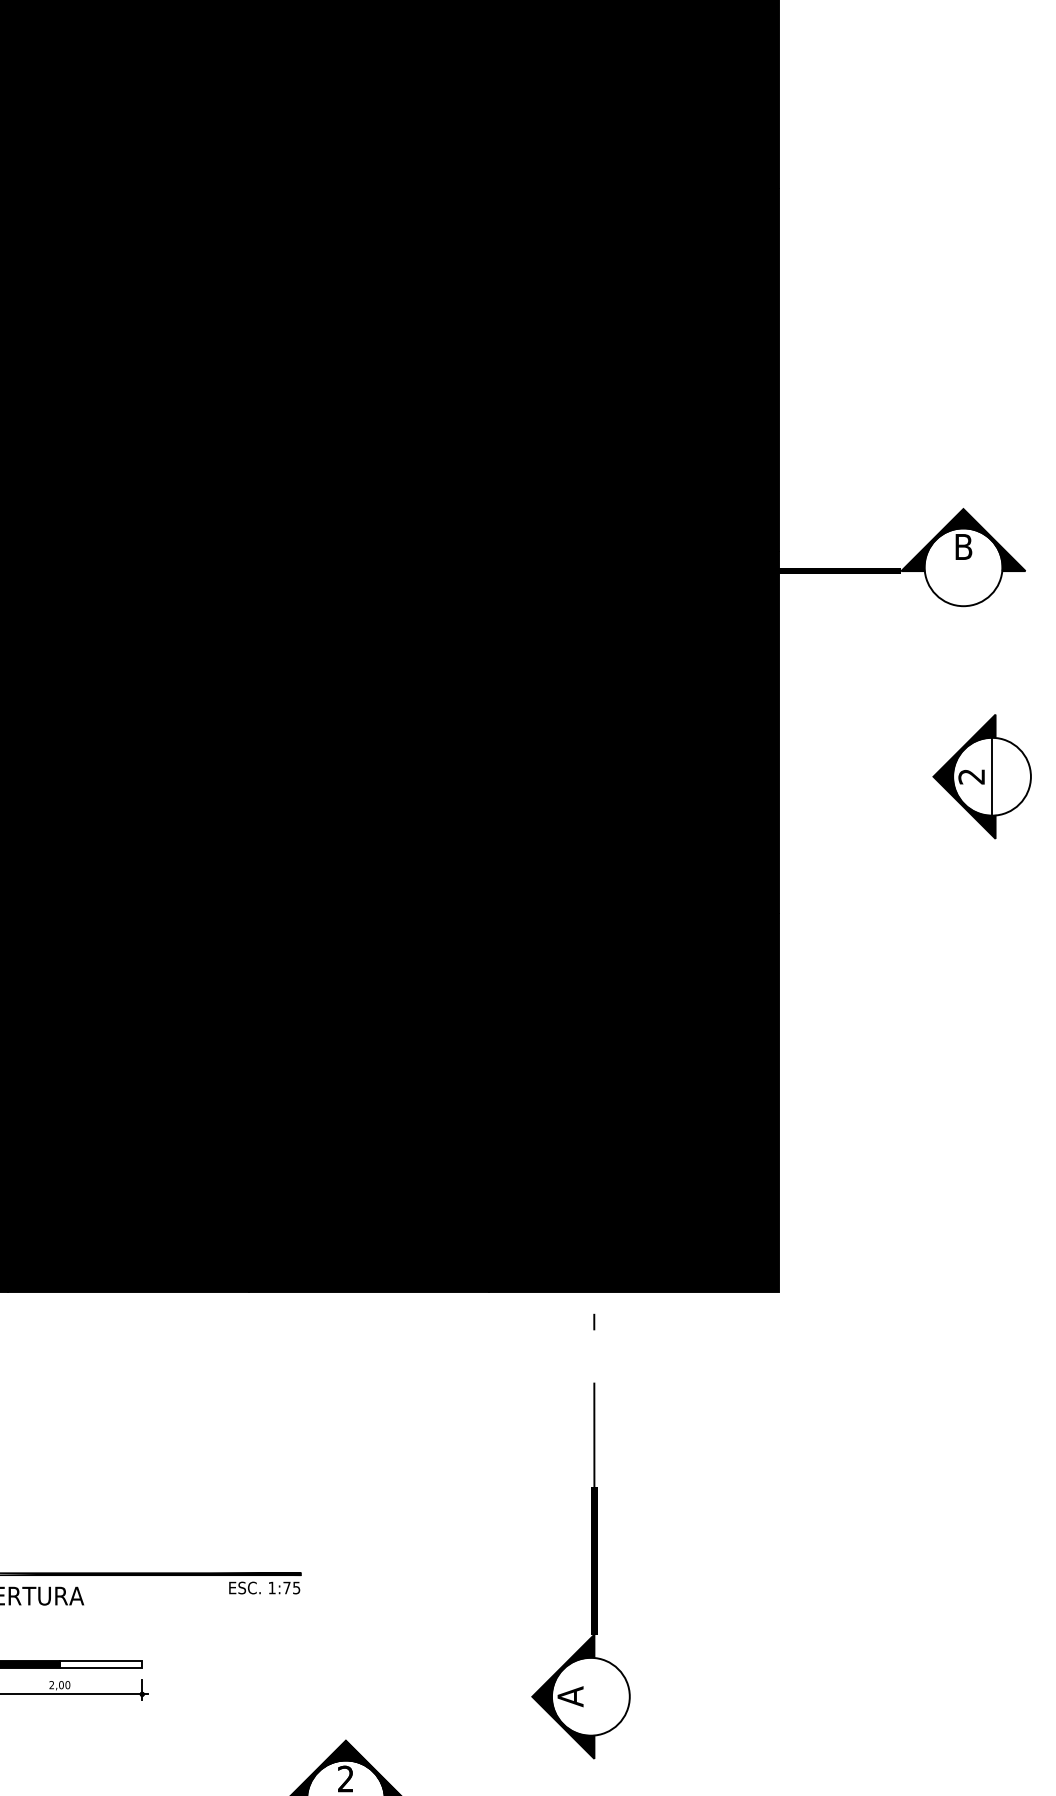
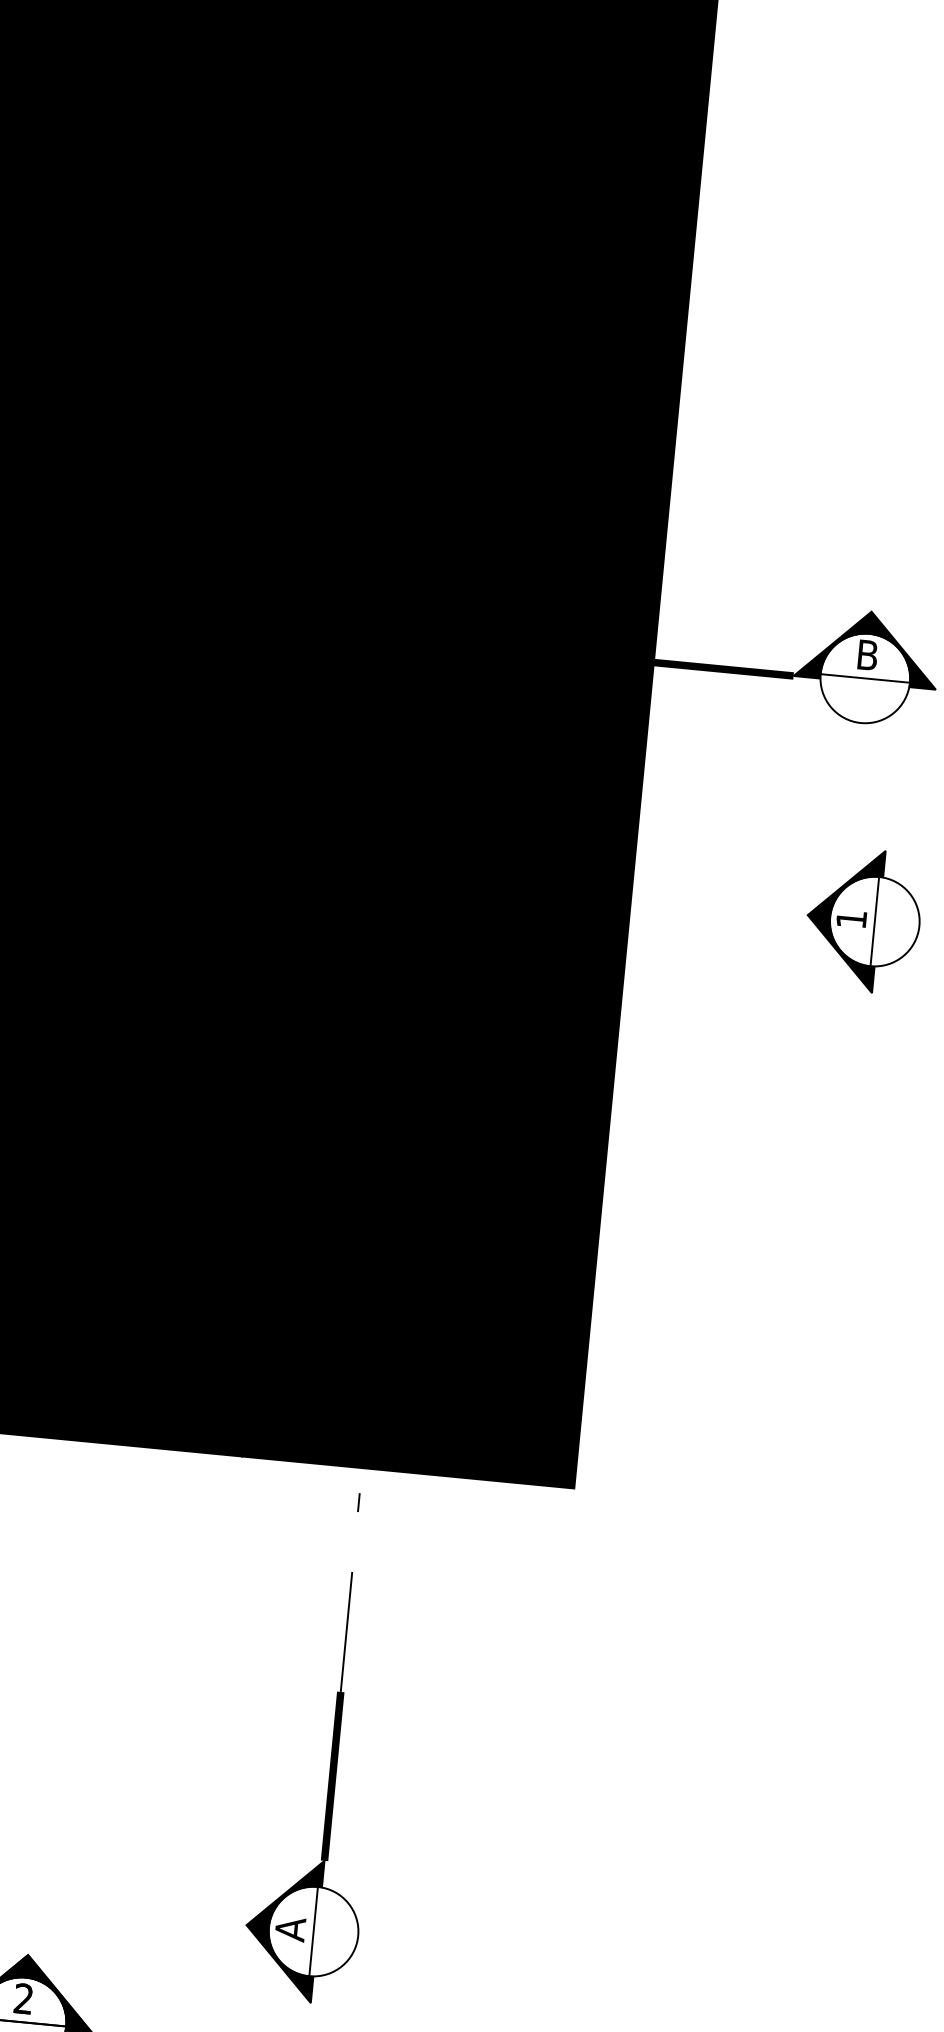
line: (963, 567) -> (865, 678), added
text: (971, 776) -> (851, 919), 2 -> 1
line: (590, 1696) -> (313, 1931), added

